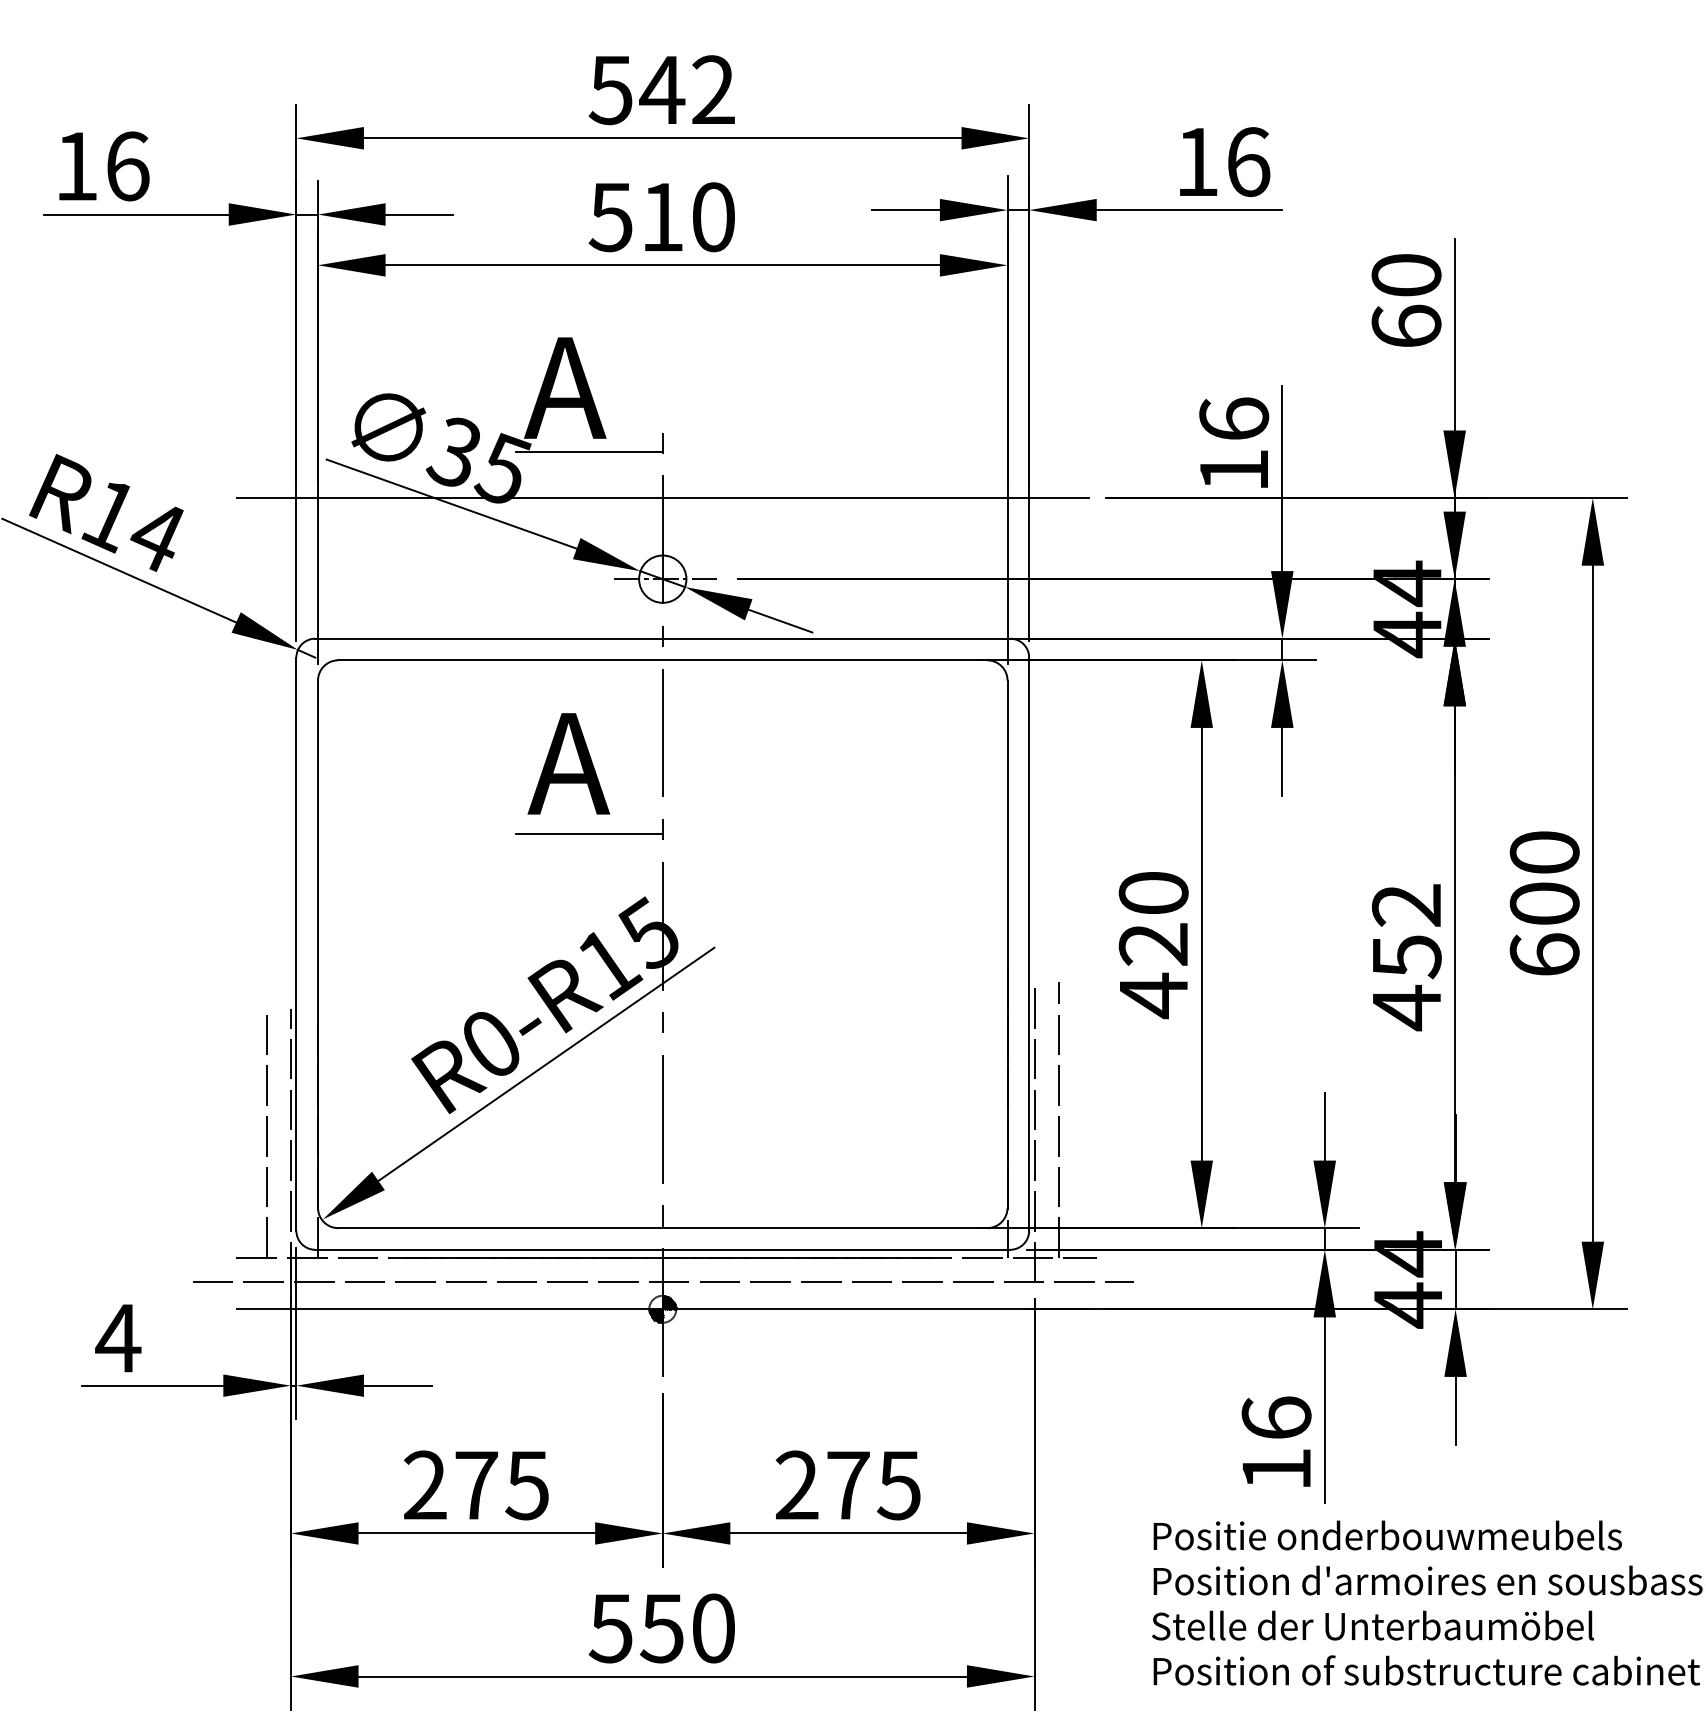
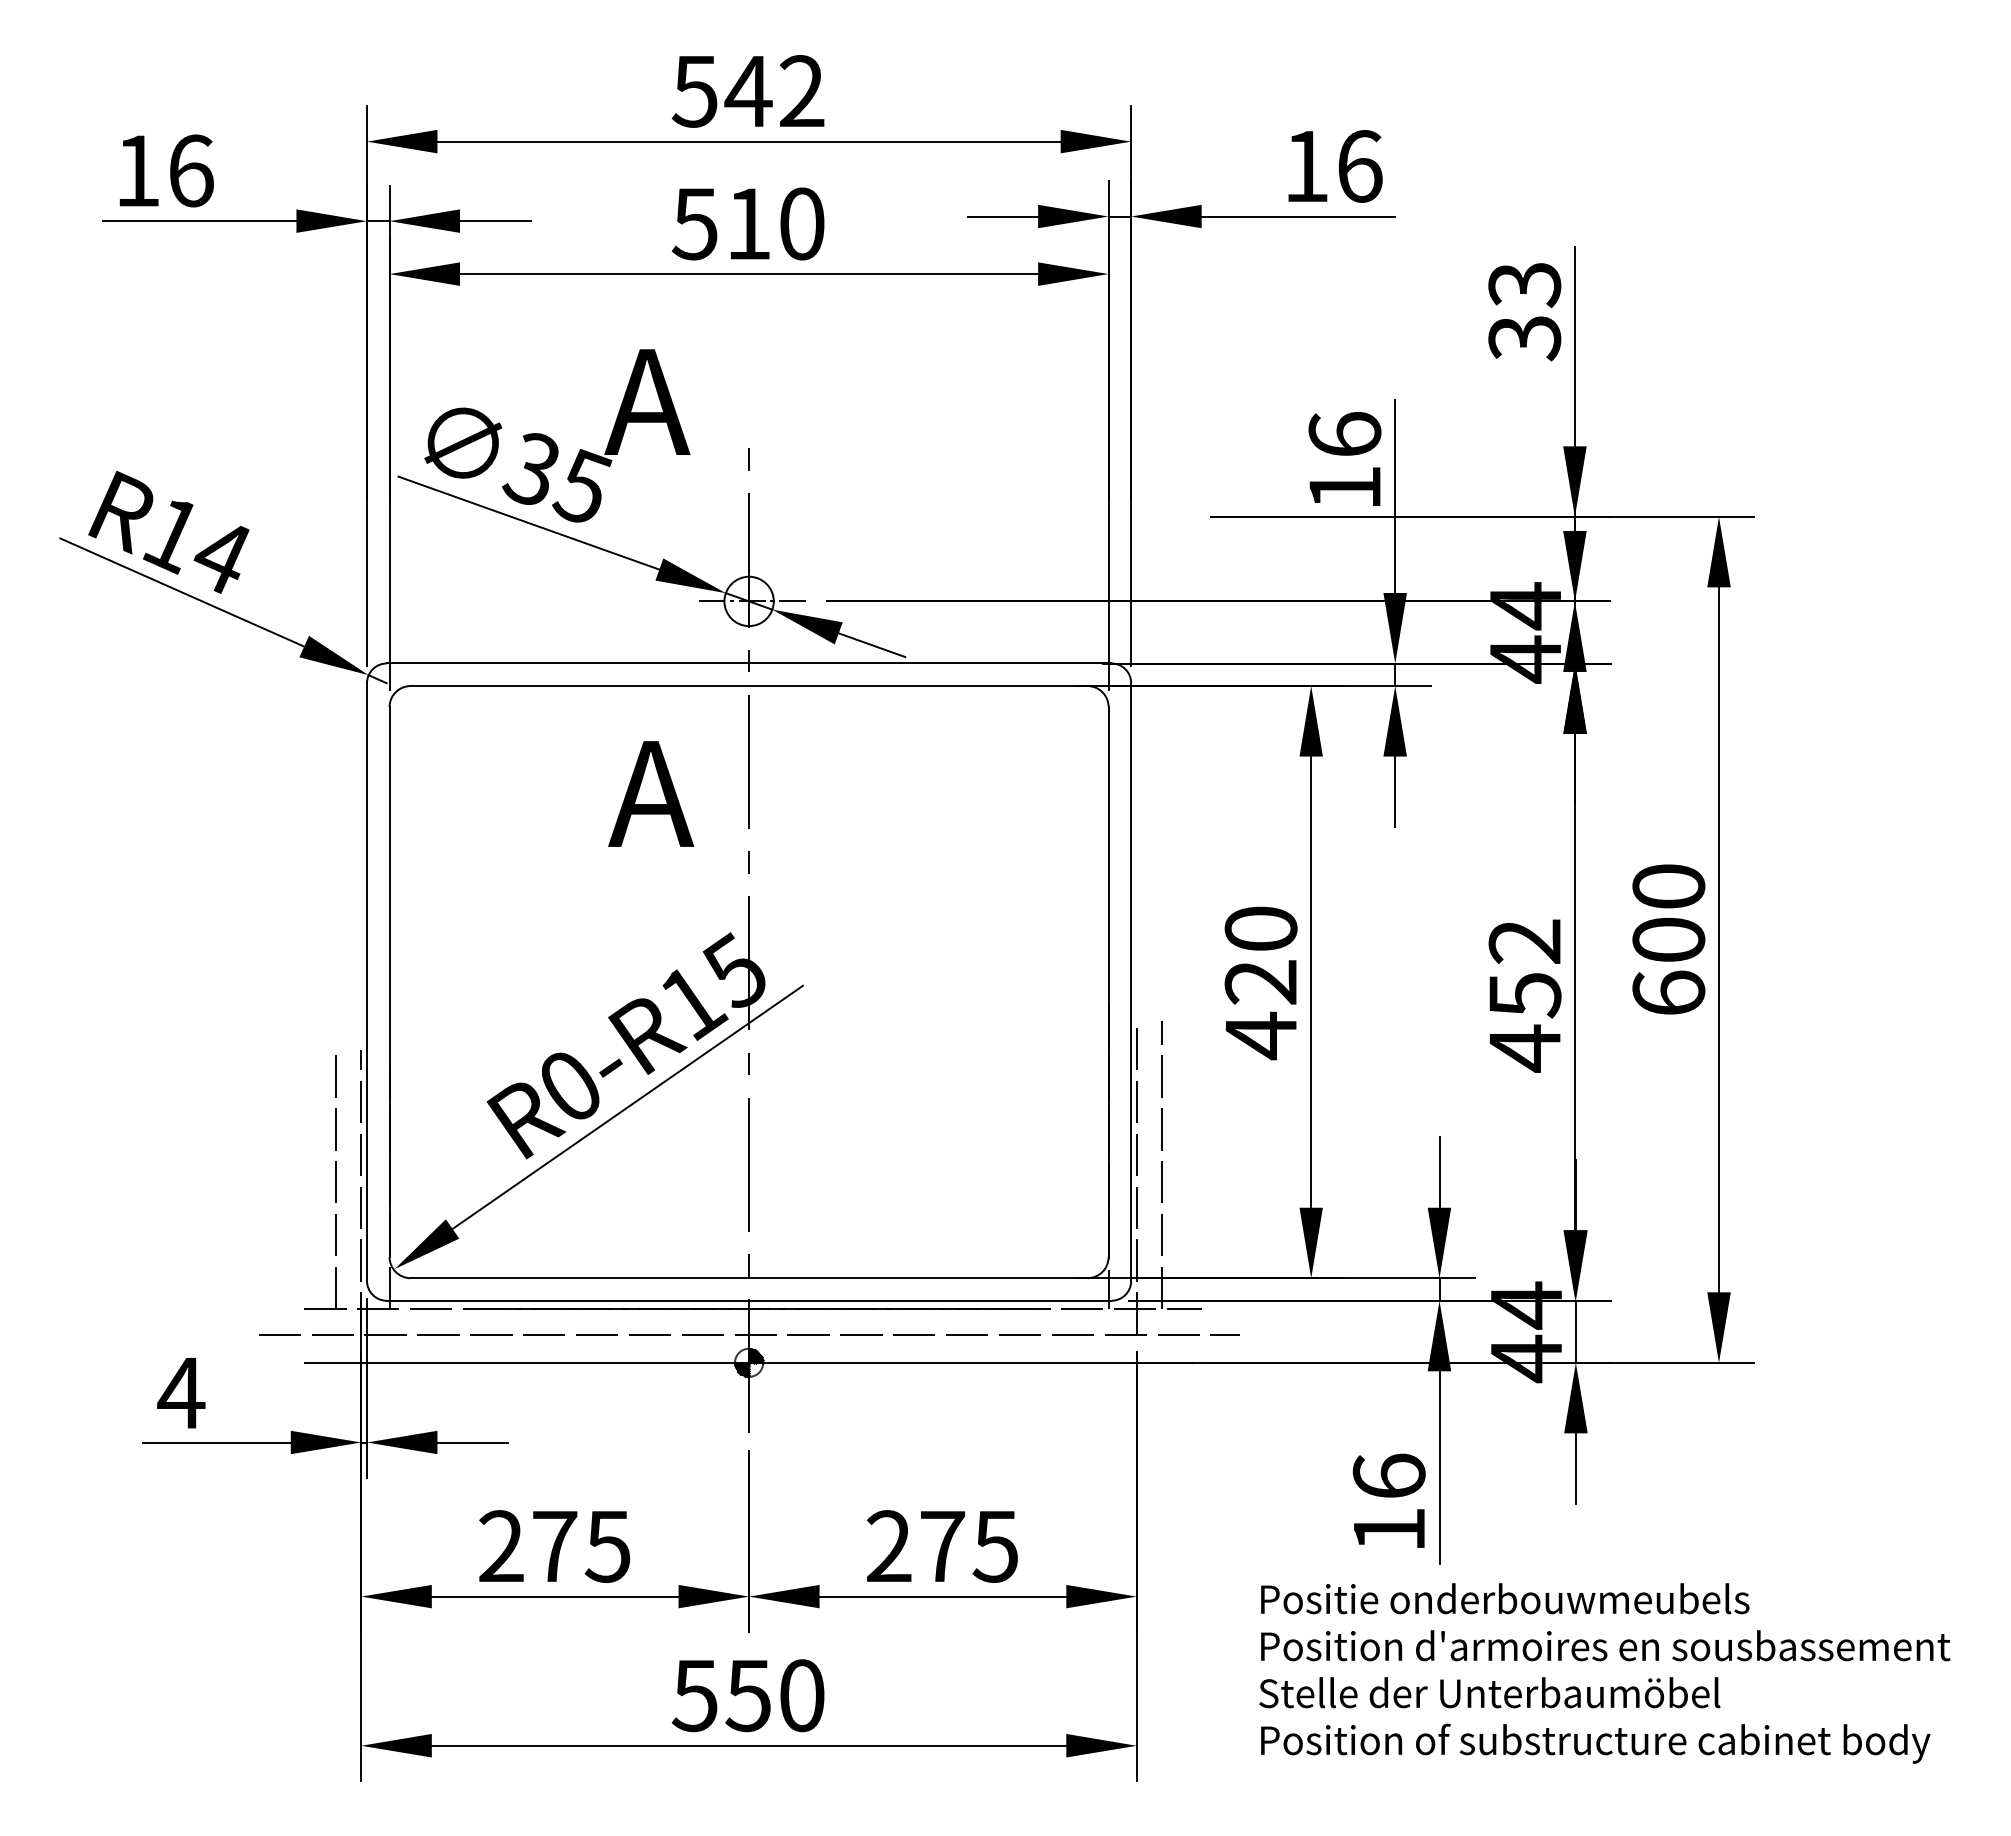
text: (1406, 301) -> (1524, 311), 60 -> 33
line: (589, 451) -> (672, 468), removed
line: (662, 497) -> (748, 516), removed
line: (589, 833) -> (672, 866), removed

